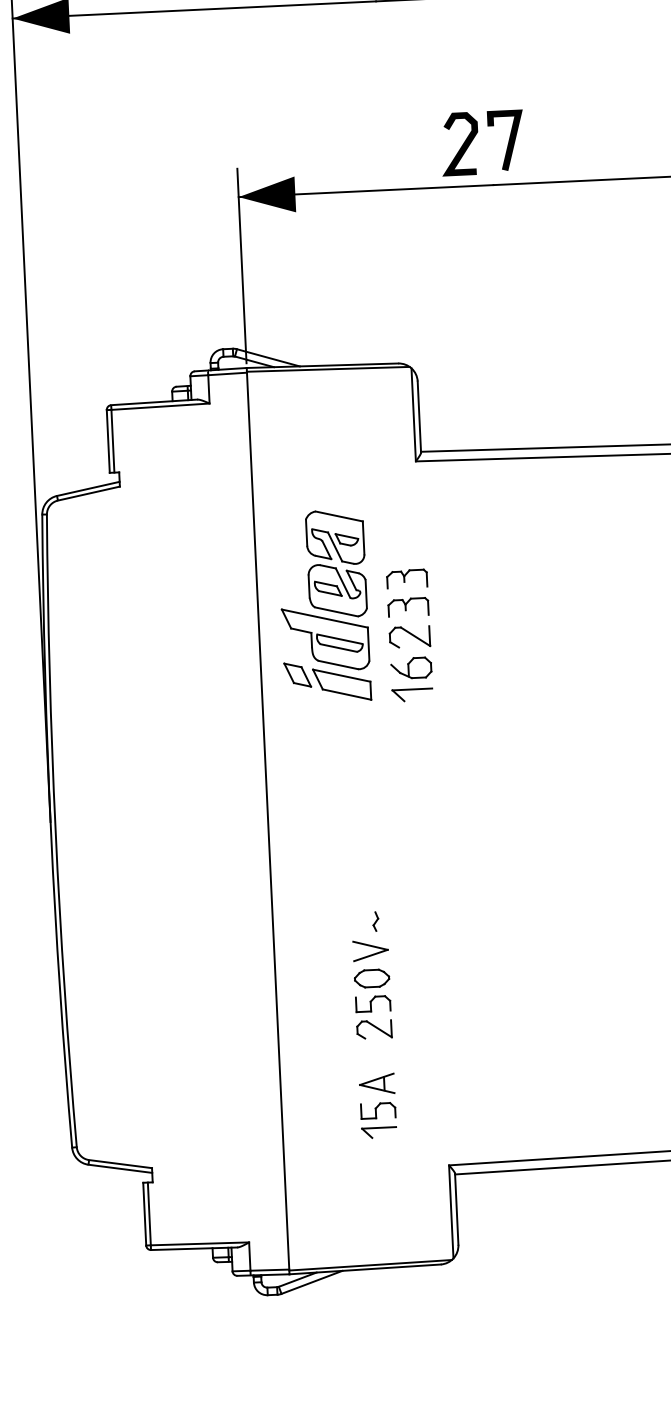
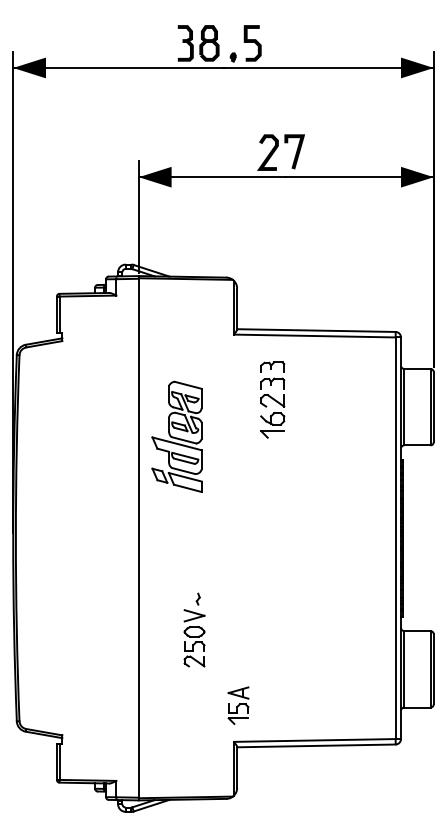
part: (323, 605) -> (176, 436), moved
part: (409, 634) -> (272, 399), moved
part: (377, 1105) -> (238, 705), moved

